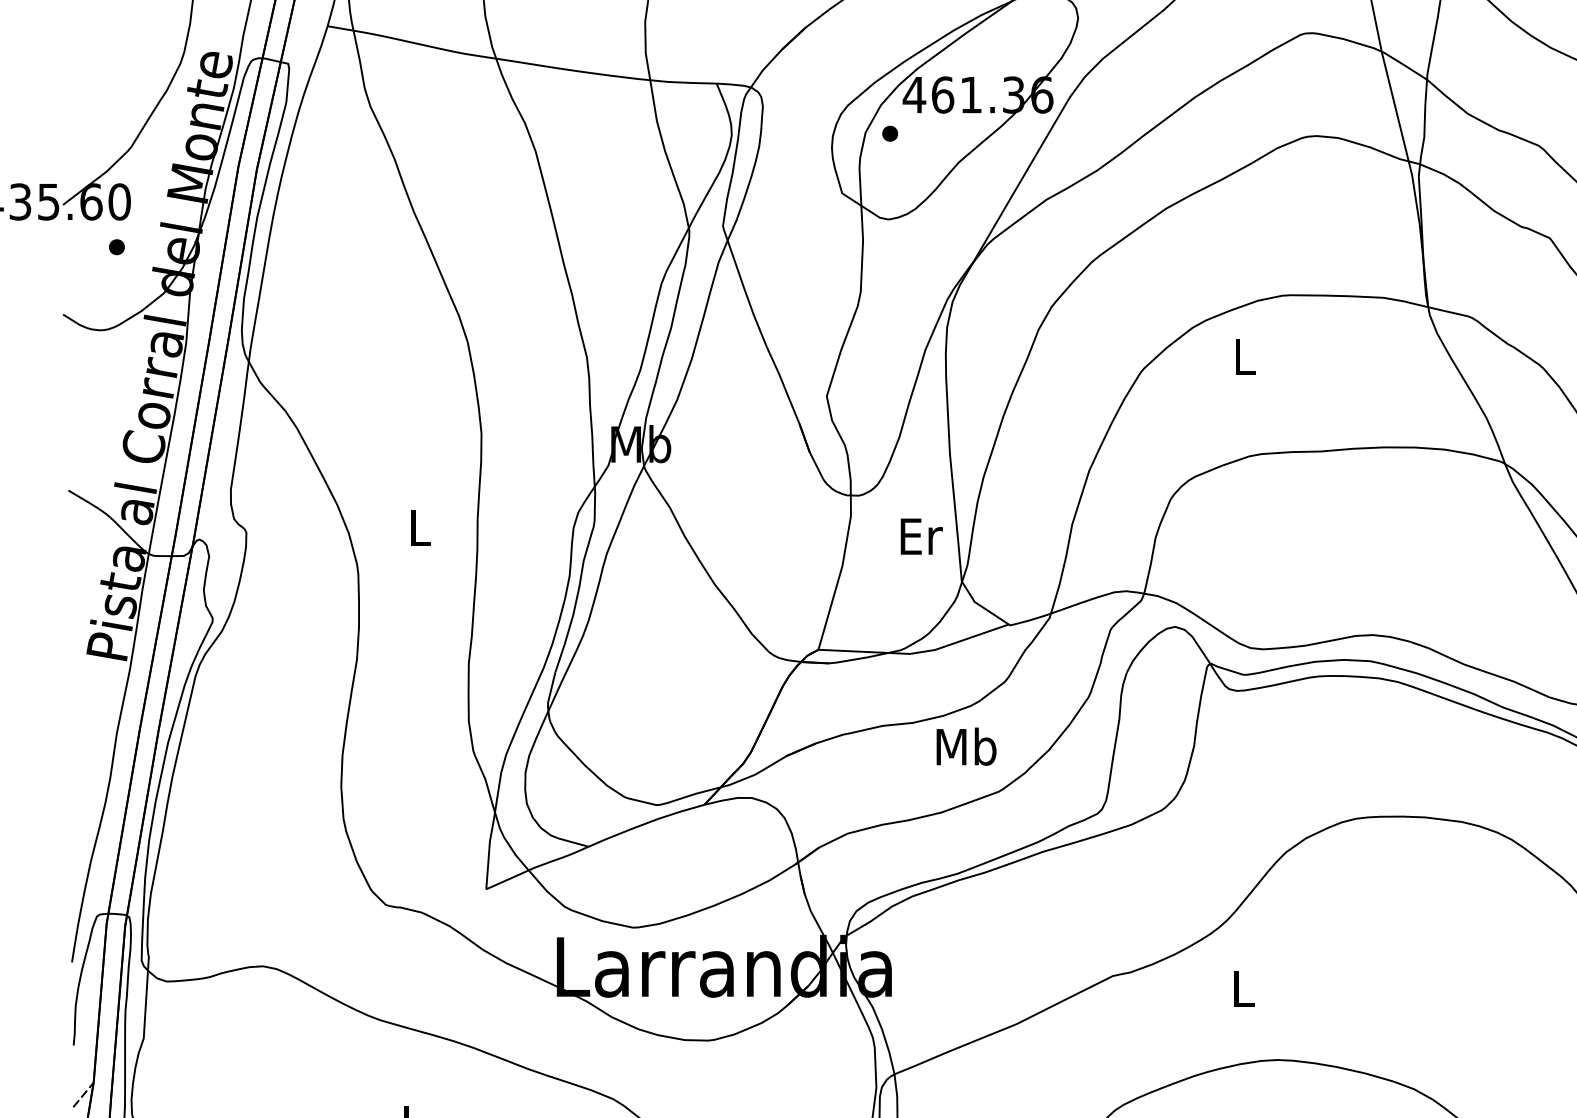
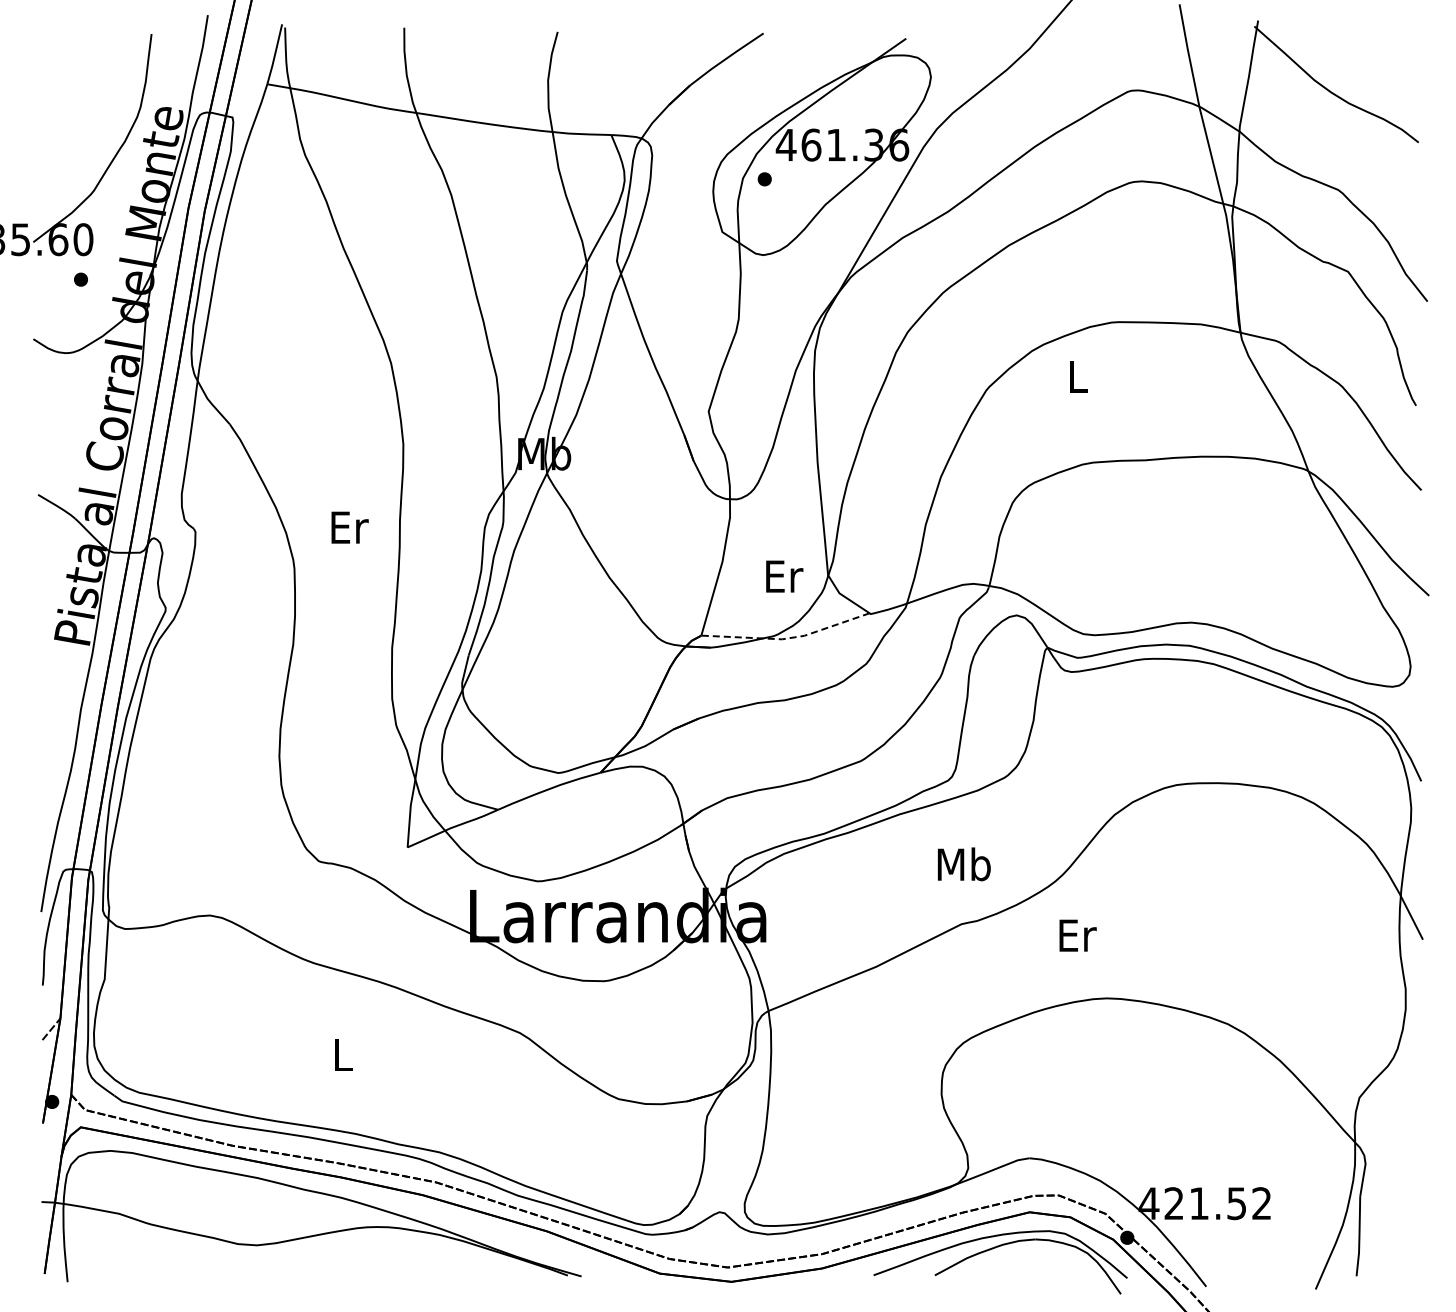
text: (420, 527) -> (349, 527), L -> Er
text: (921, 536) -> (784, 576), moved
line: (917, 653) -> (788, 638), solid -> dashed
text: (966, 746) -> (964, 864), moved
text: (1243, 988) -> (1077, 935), L -> Er

